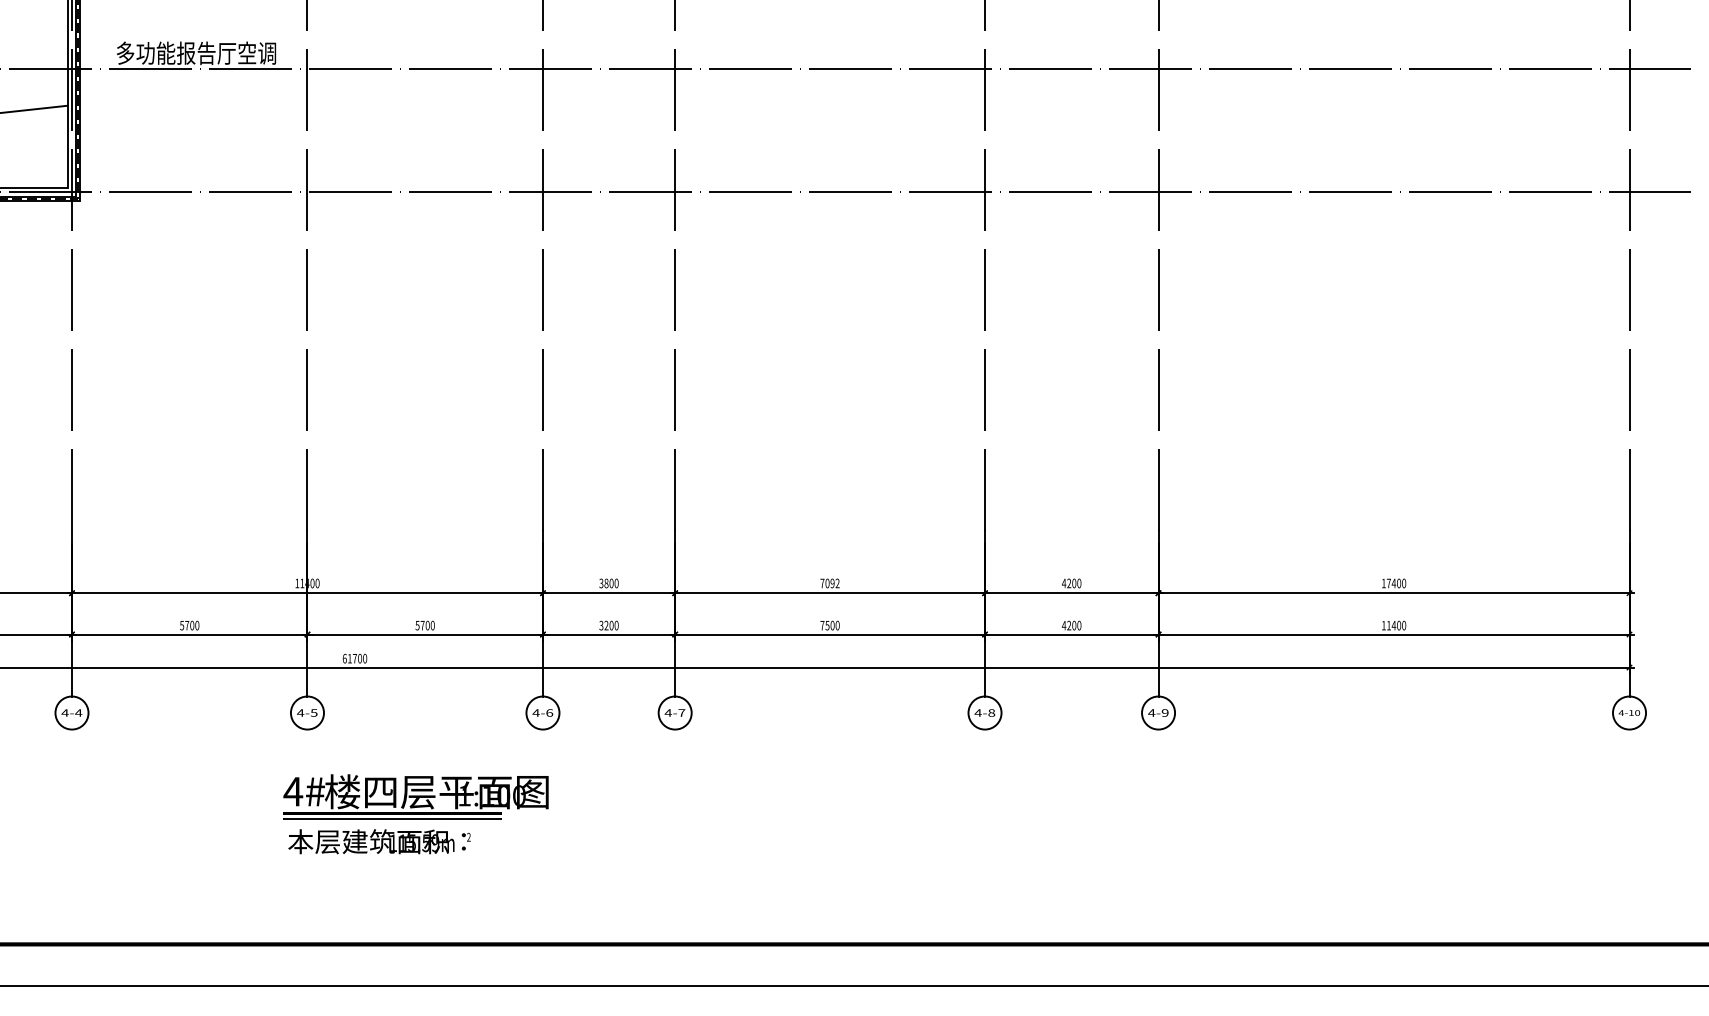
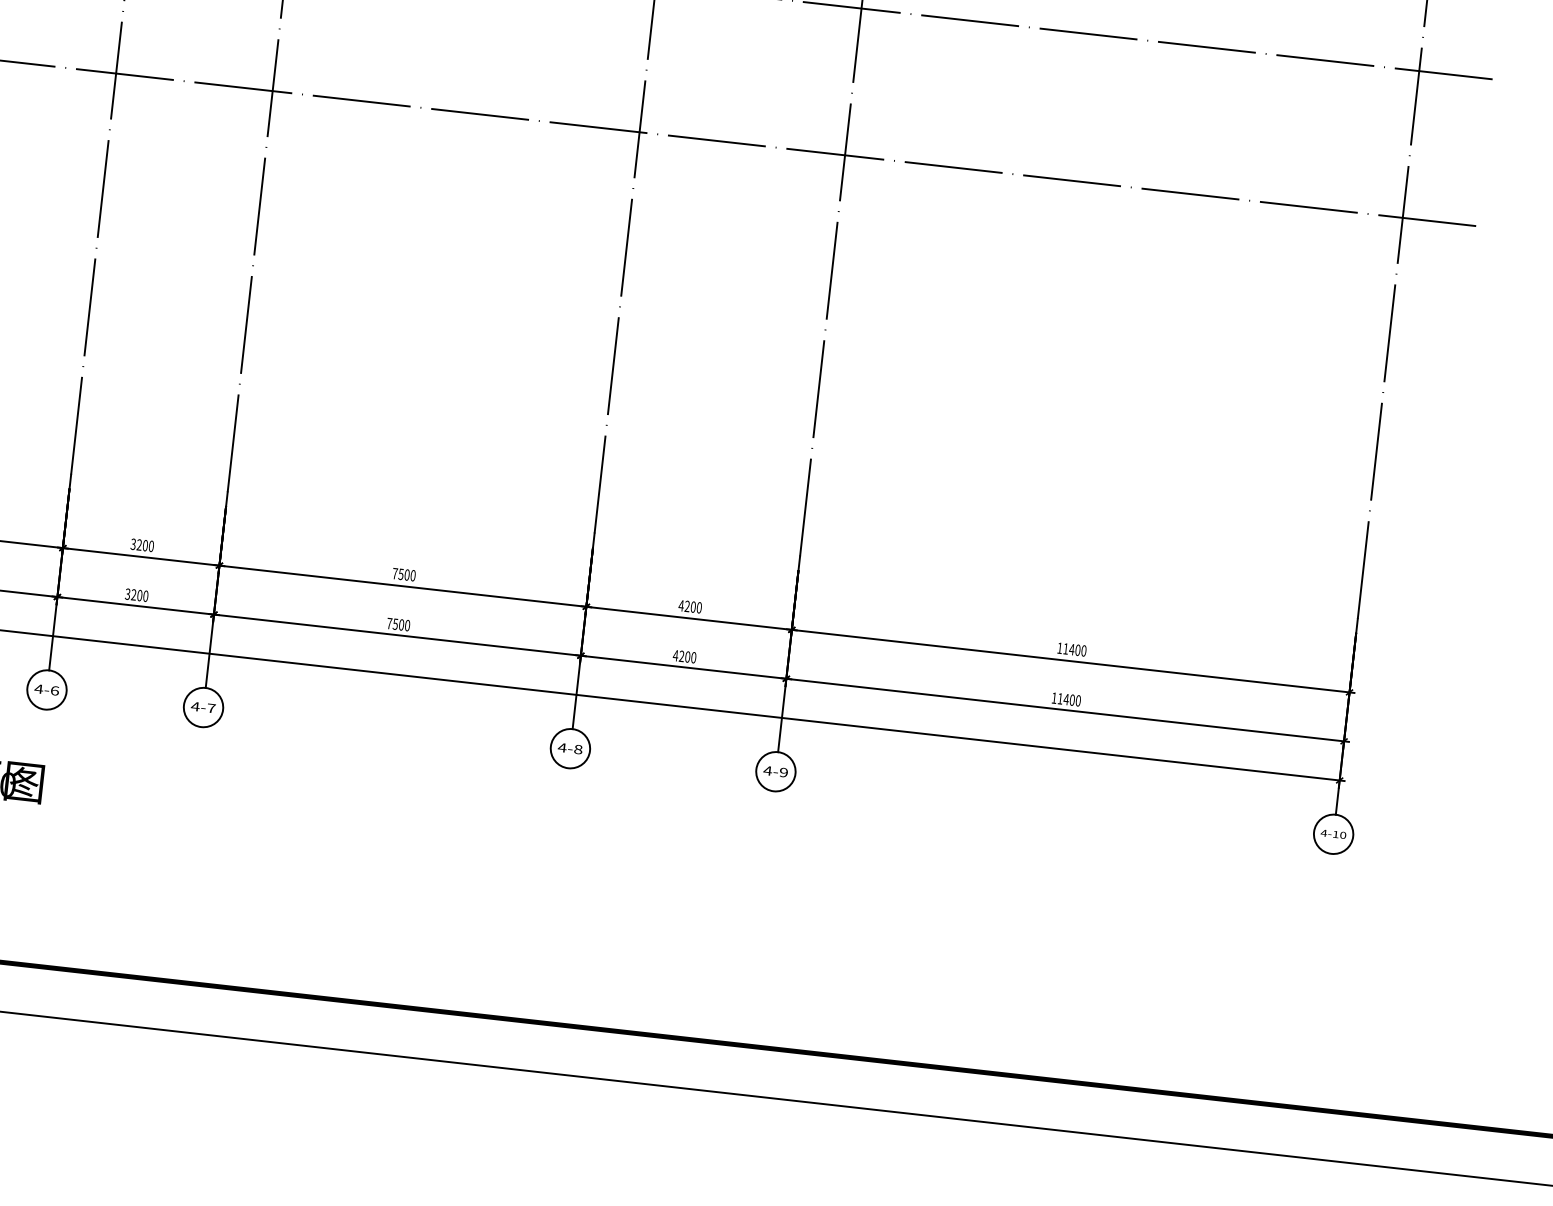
text: (606, 583) -> (139, 545), 3800 -> 3200
text: (832, 583) -> (407, 575), 7092 -> 7500
text: (1388, 583) -> (1065, 648), 17400 -> 11400

